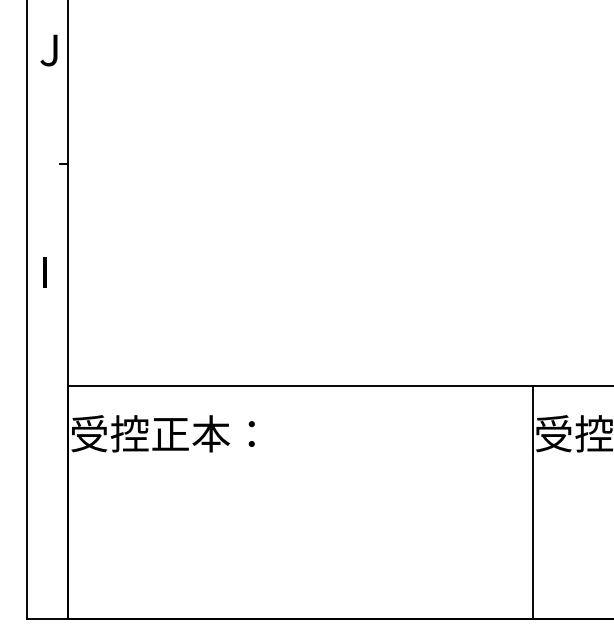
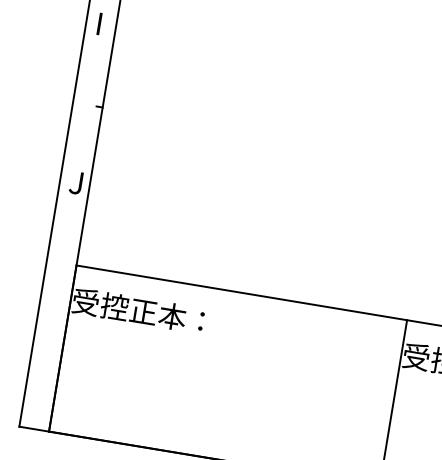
text: (48, 50) -> (101, 24), J -> I
text: (48, 272) -> (75, 182), I -> J

